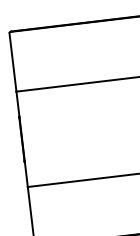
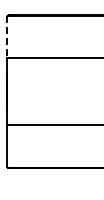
line: (13, 62) -> (7, 37), solid -> dashed

